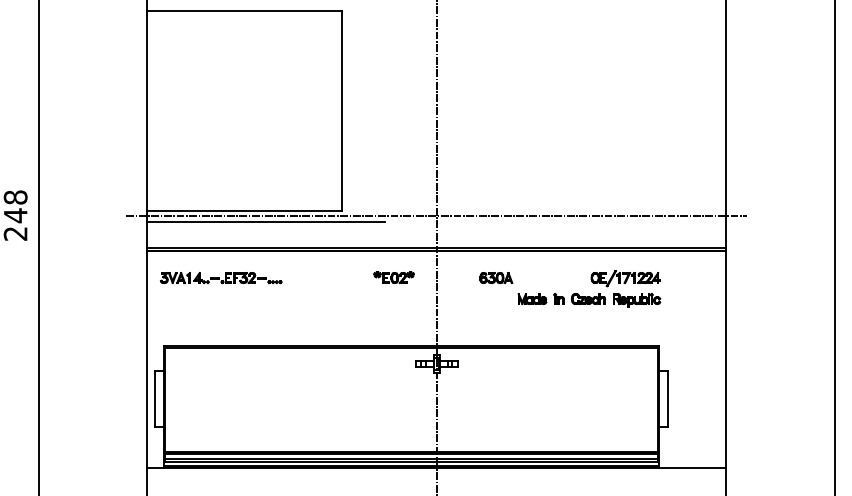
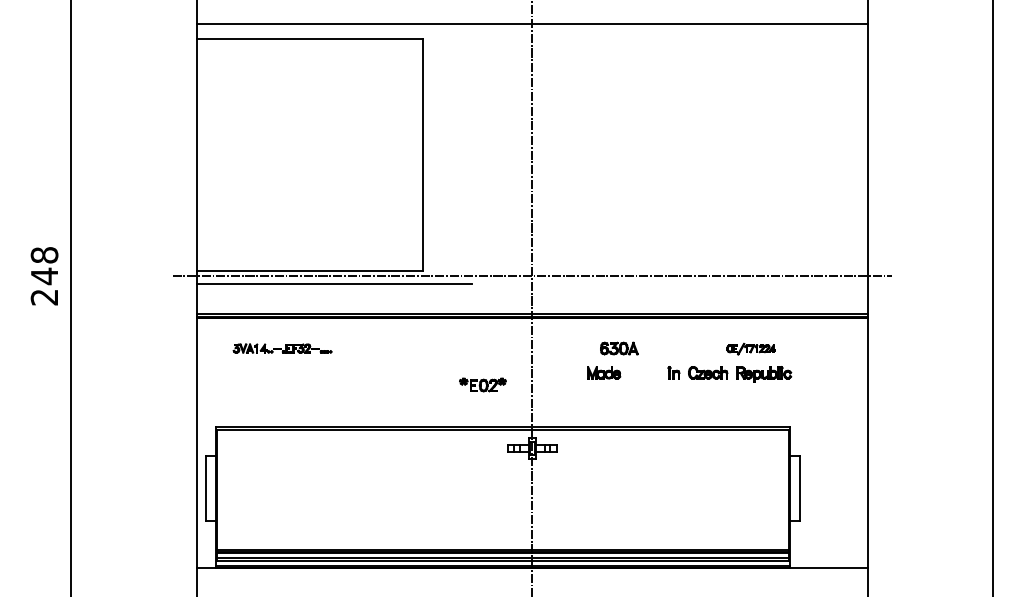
part: (221, 277) -> (282, 348), size x0.7
part: (393, 277) -> (482, 384), moved
part: (496, 277) -> (619, 348), moved
part: (625, 277) -> (750, 348), size x0.6
part: (532, 298) -> (604, 372), moved

